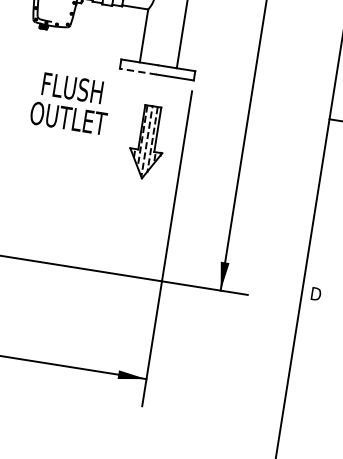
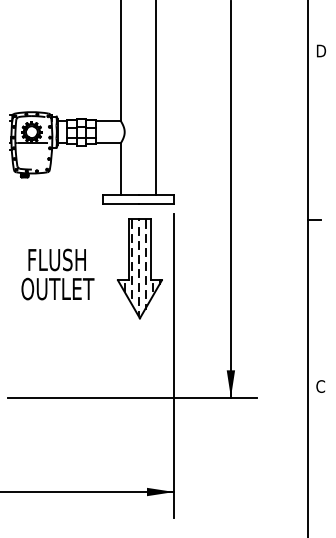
line: (138, 71) -> (120, 203), dashed -> solid
text: (70, 103) -> (57, 274), moved
part: (147, 142) -> (139, 268), size x1.43
text: (316, 294) -> (321, 386), D -> C

